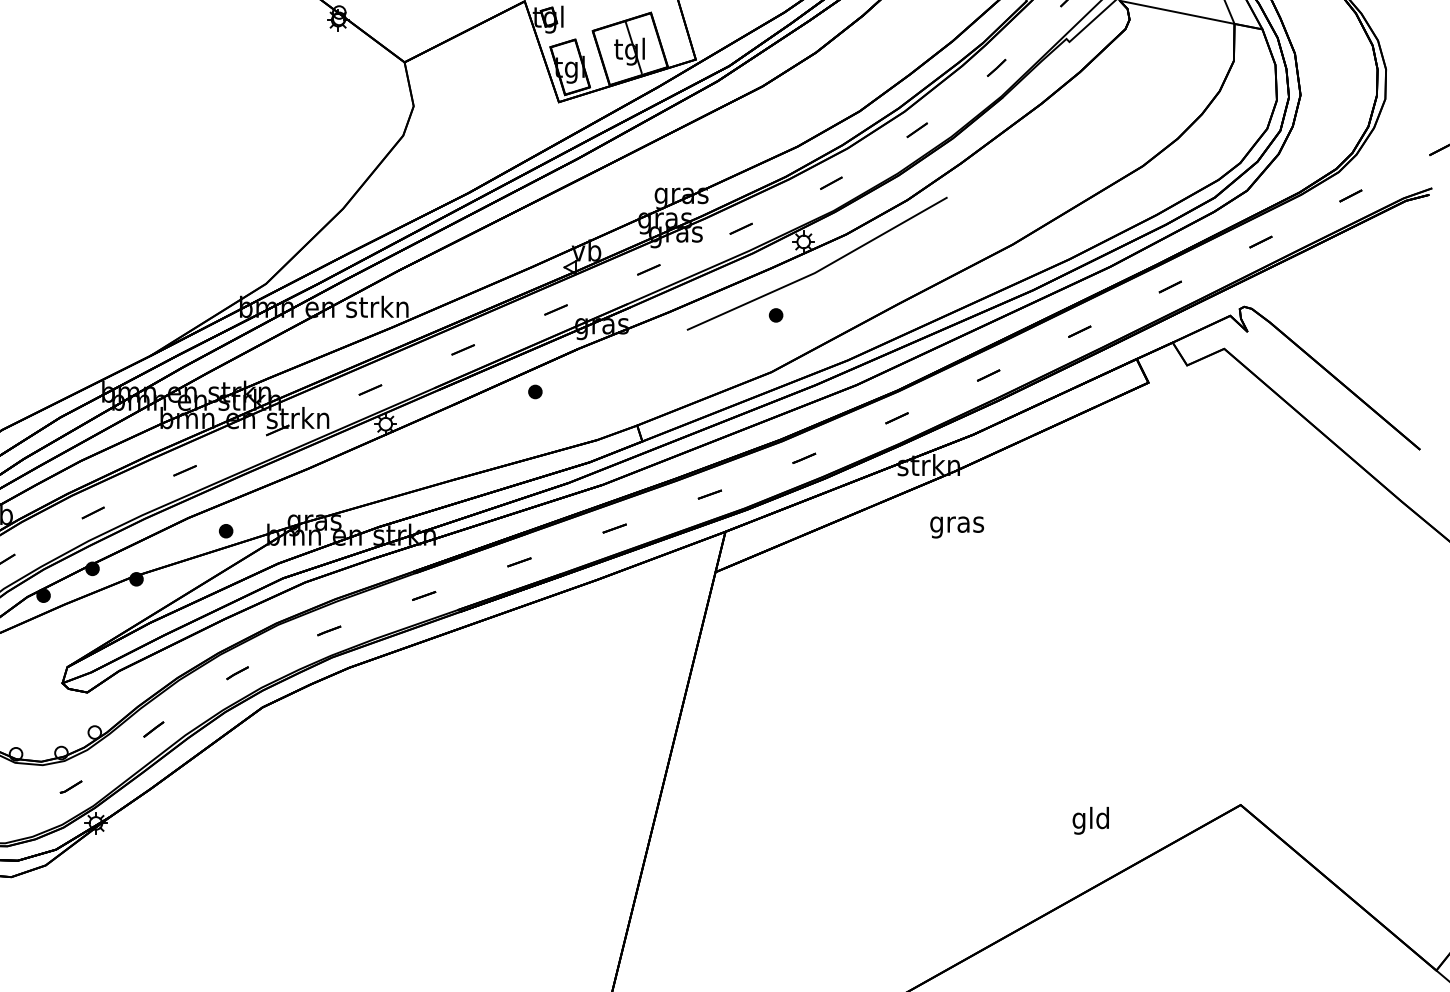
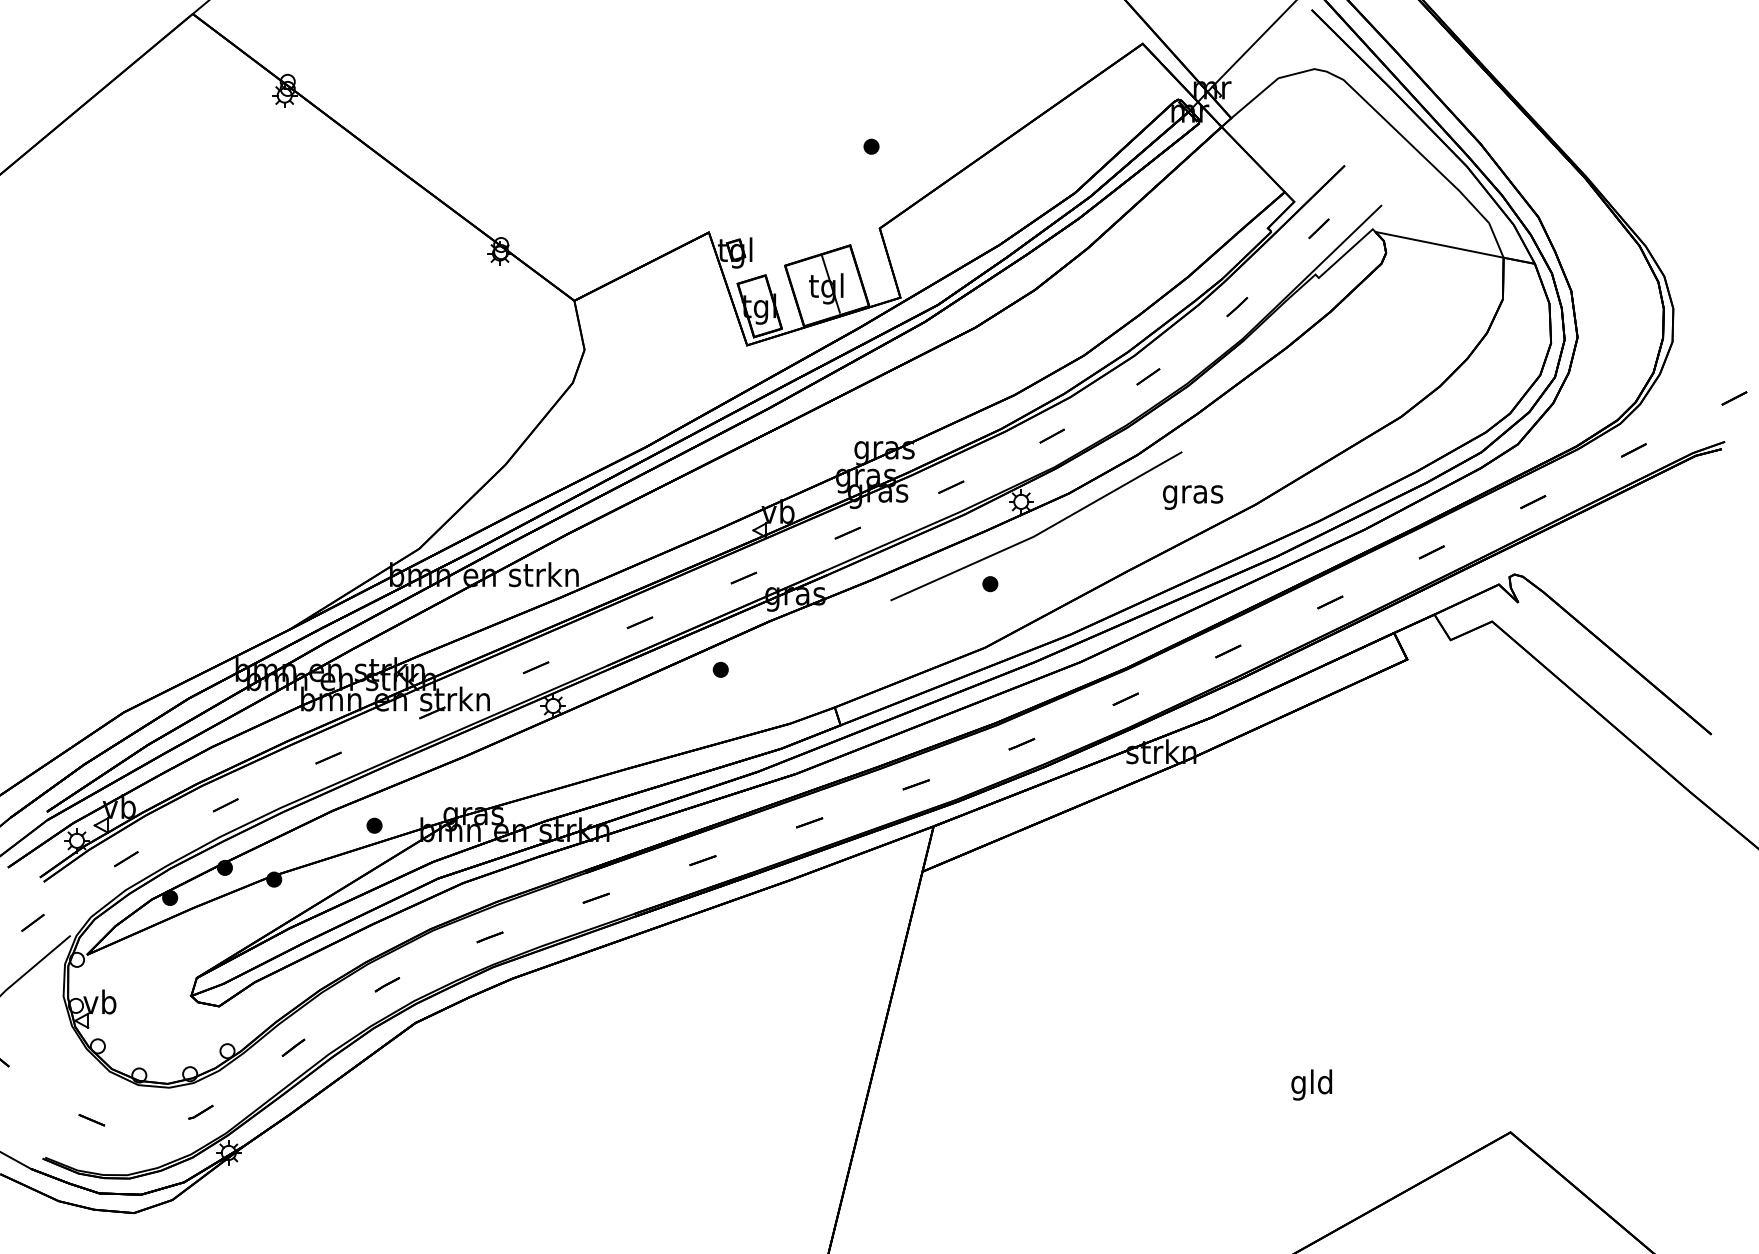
text: (957, 527) -> (1193, 497), moved
text: (1090, 820) -> (1311, 1084), moved

